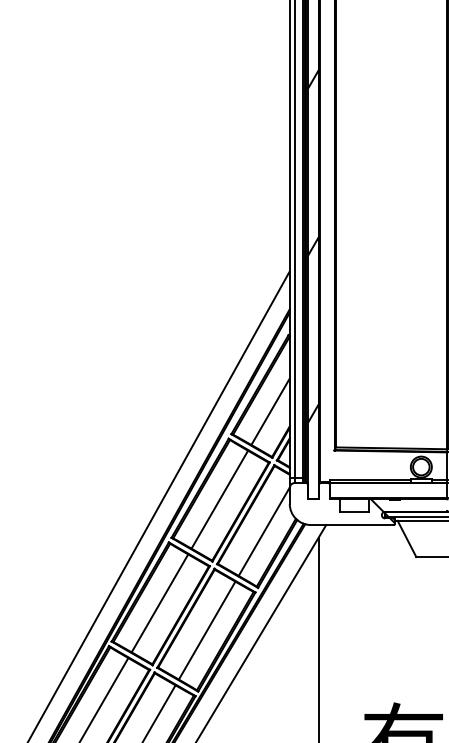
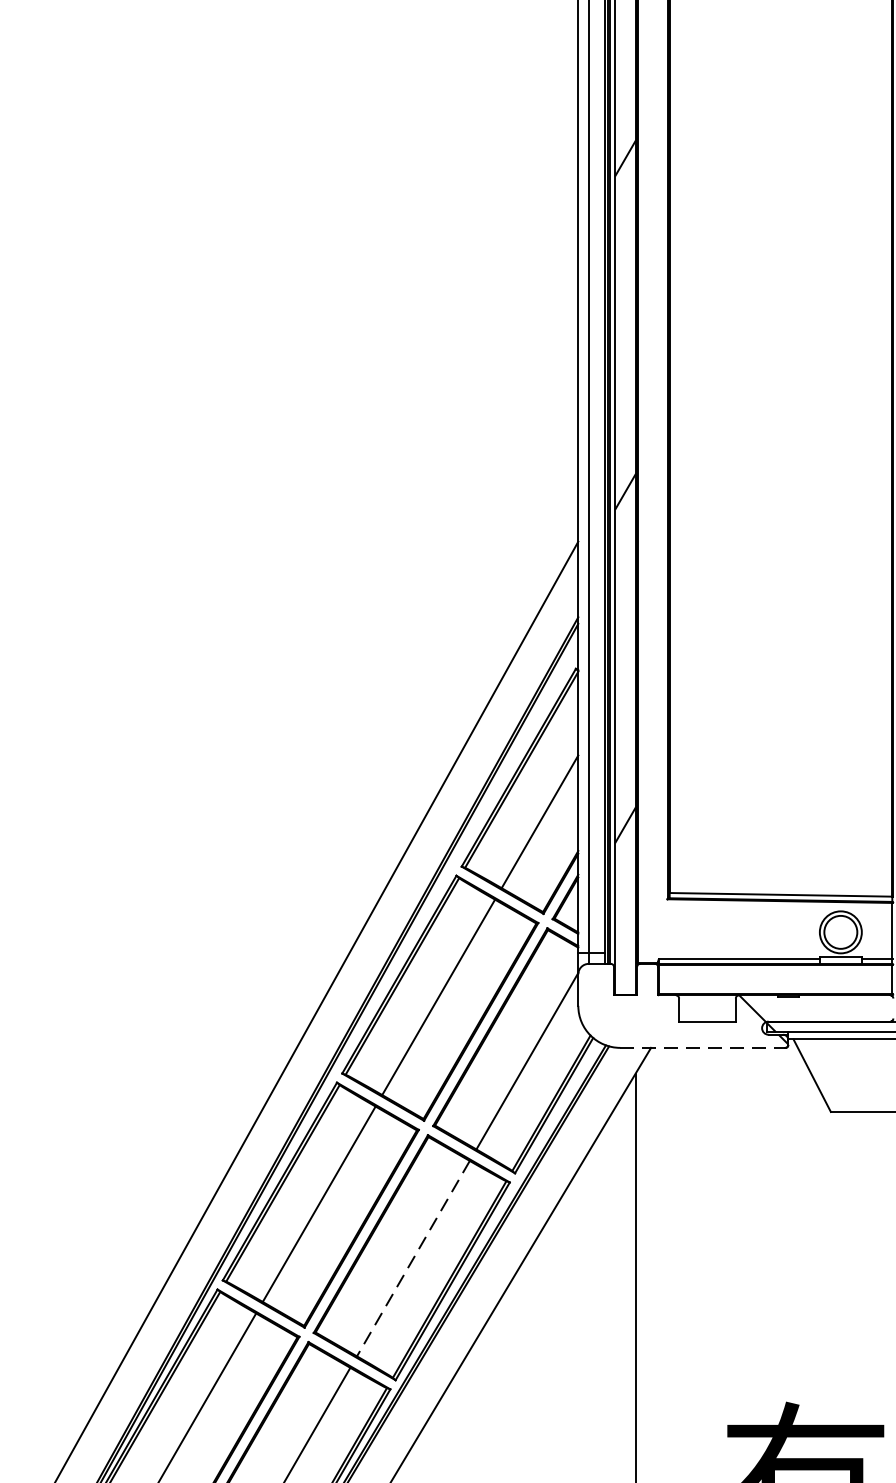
line: (352, 525) -> (703, 1048), solid -> dashed
line: (207, 630) -> (414, 1258), solid -> dashed

